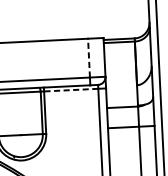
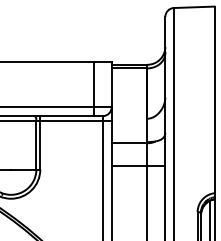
line: (88, 57) -> (93, 84), dashed -> solid
line: (71, 90) -> (71, 120), dashed -> solid

